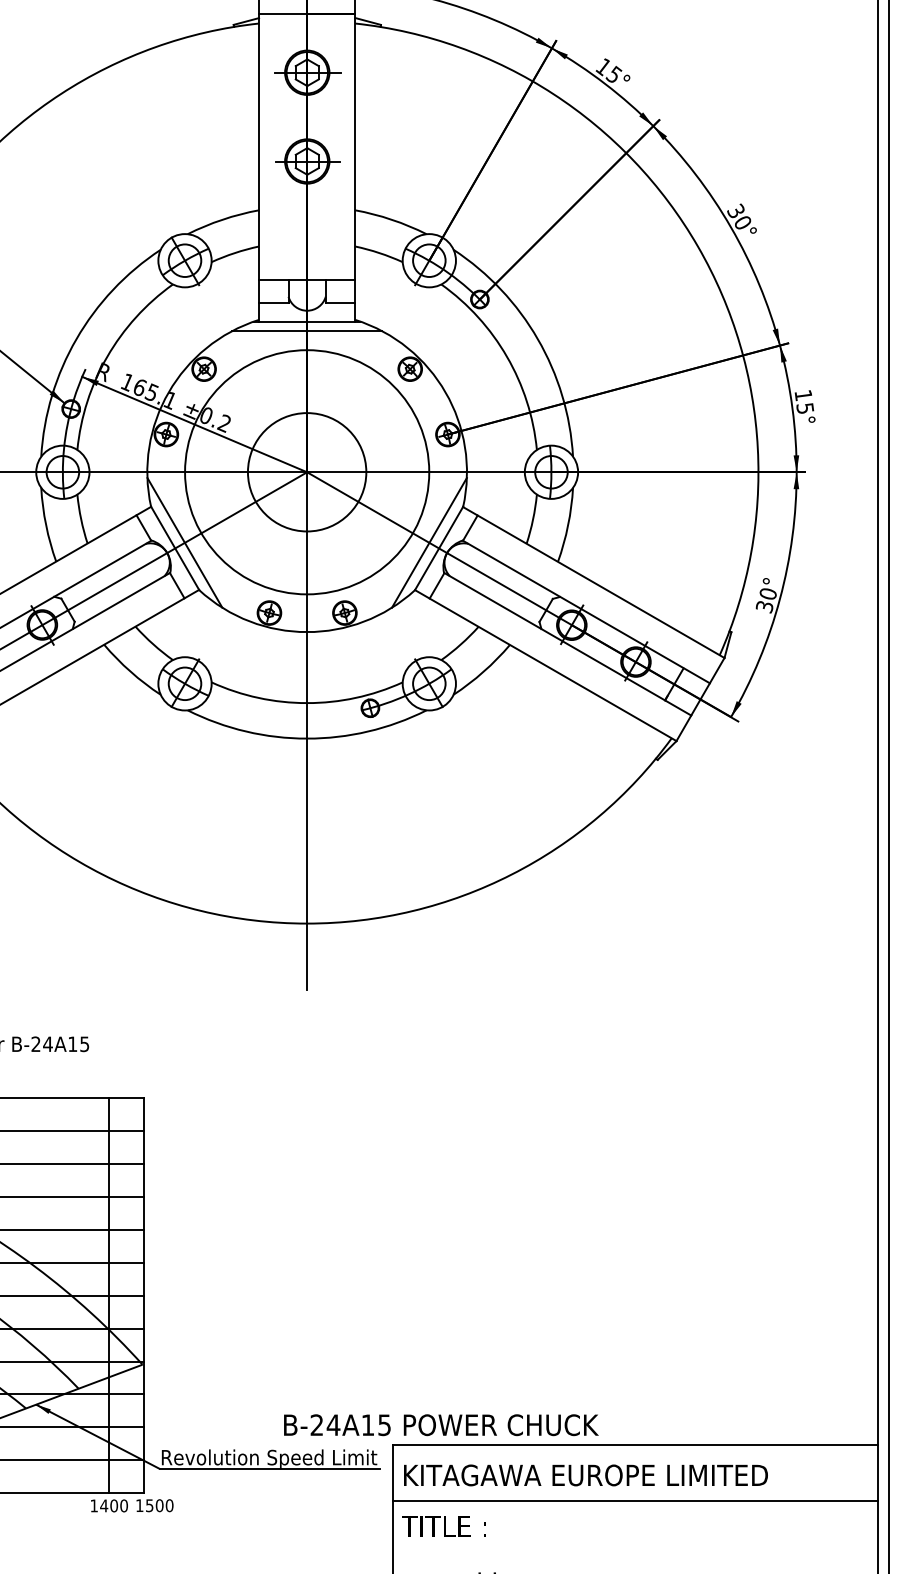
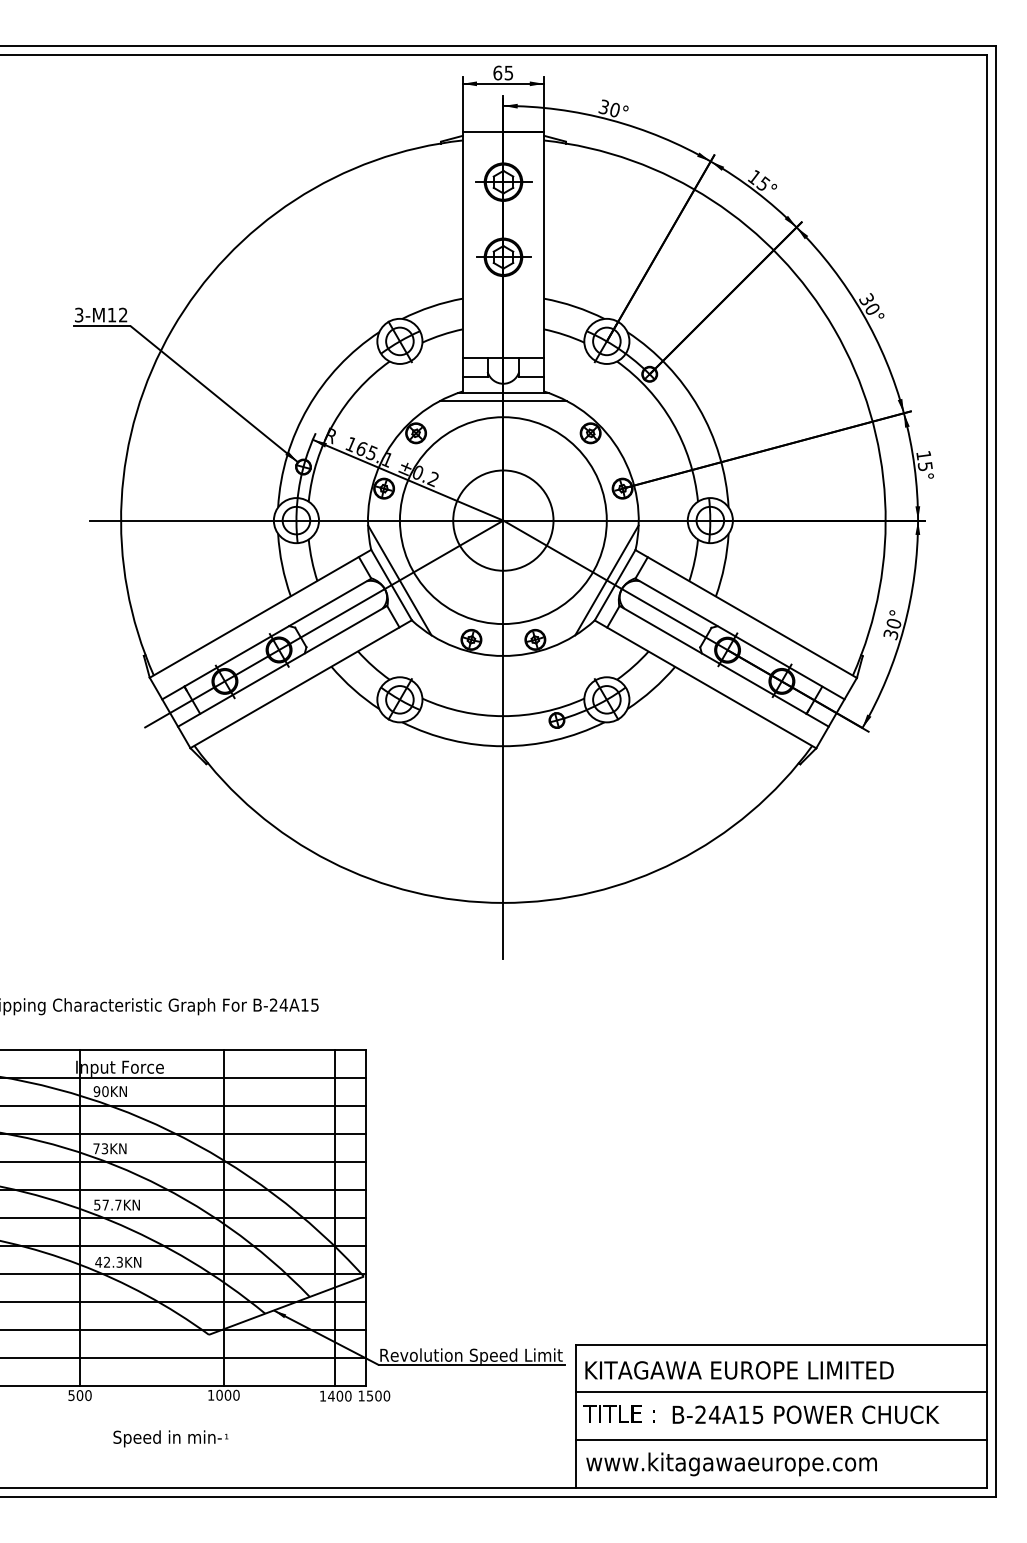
text: (440, 1424) -> (805, 1414), moved
line: (635, 1557) -> (781, 1439), added

